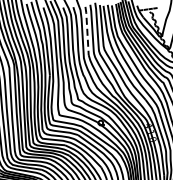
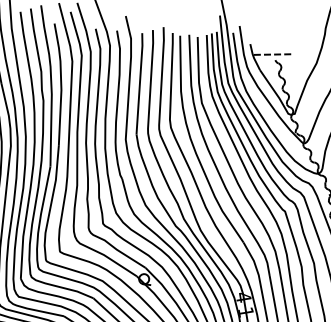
line: (87, 30) -> (140, 82), dashed -> solid

